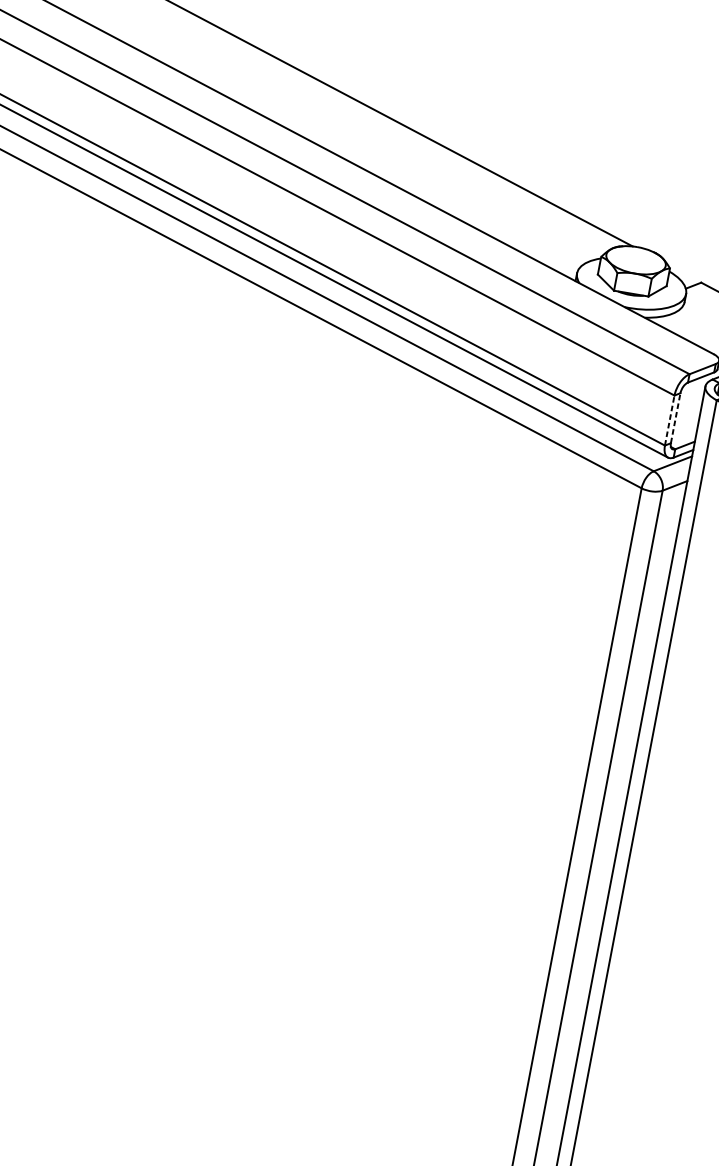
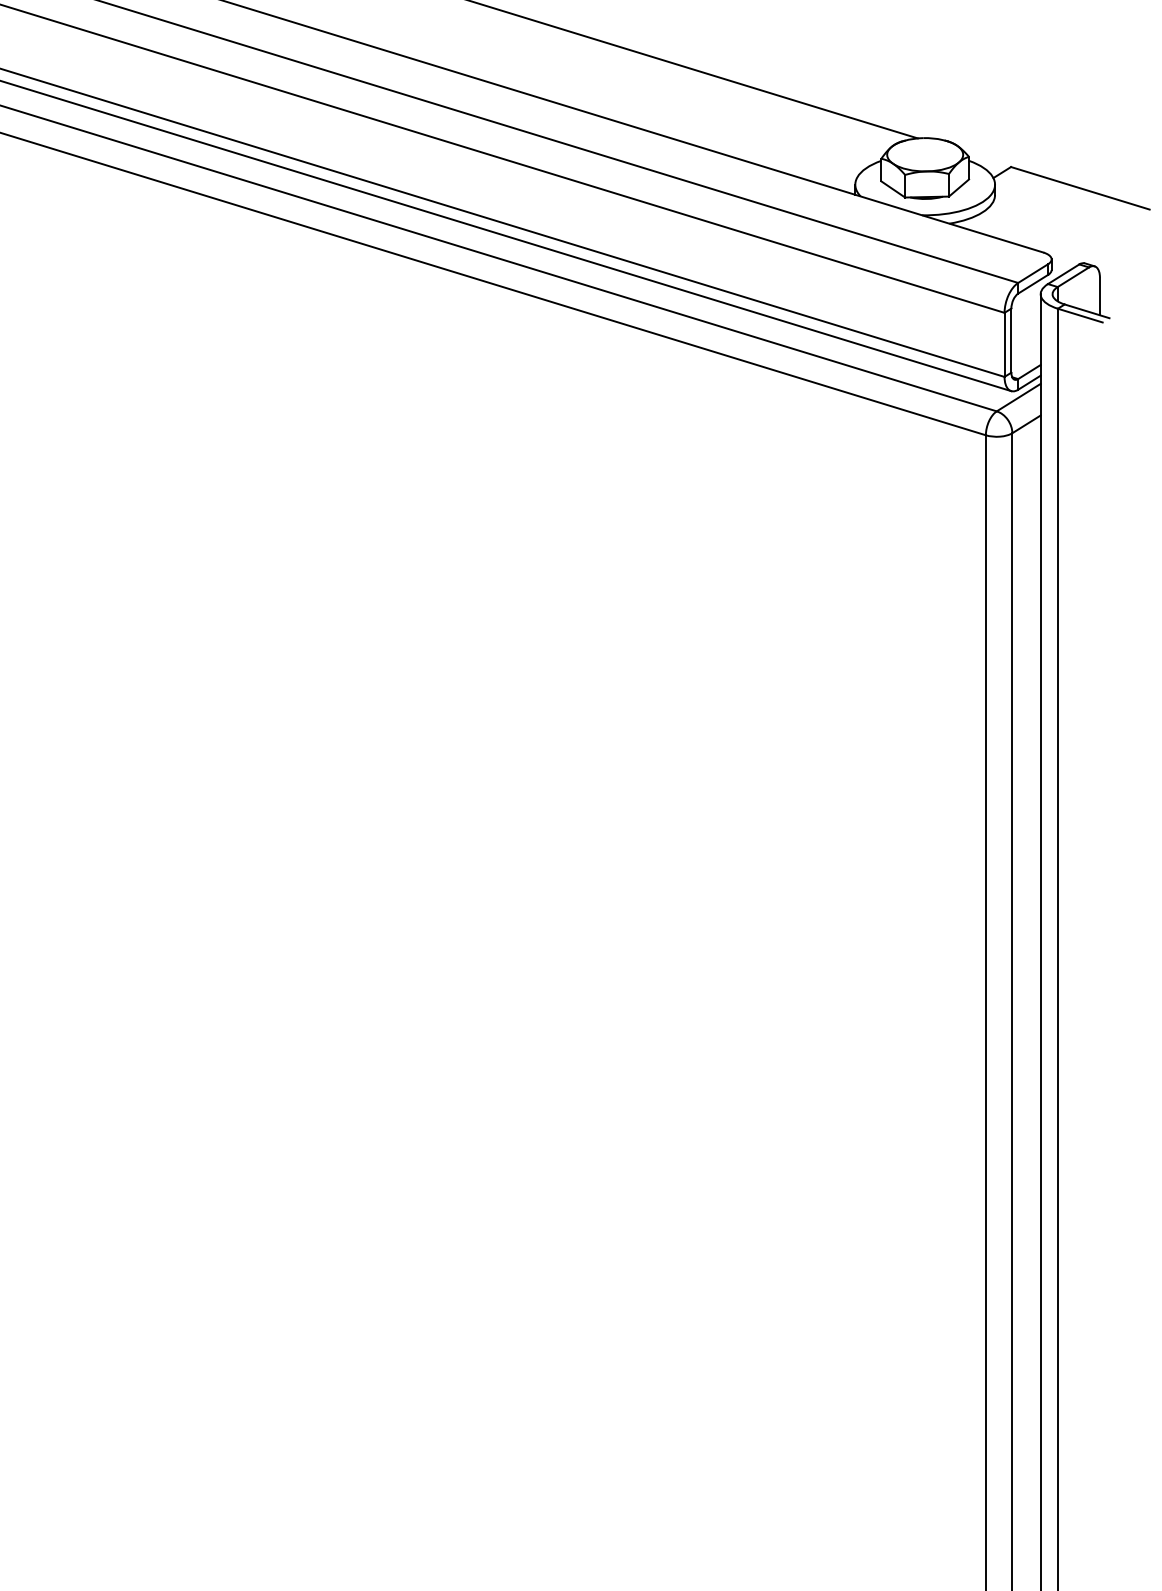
line: (675, 418) -> (1011, 340), dashed -> solid
line: (669, 420) -> (1004, 344), dashed -> solid

